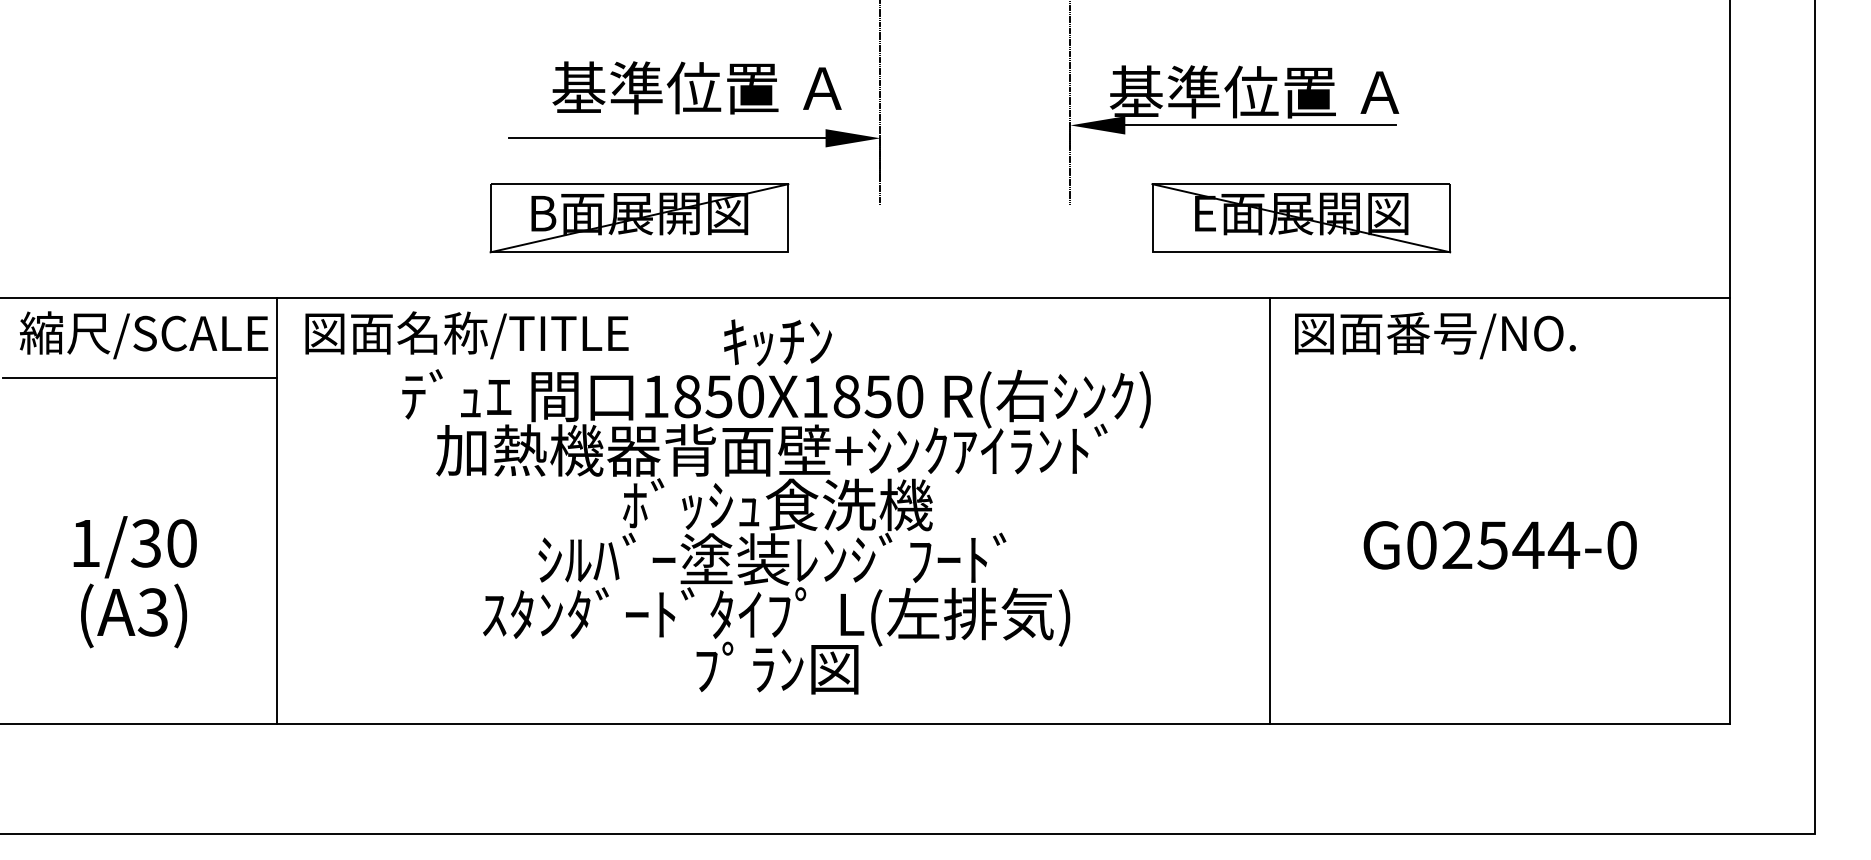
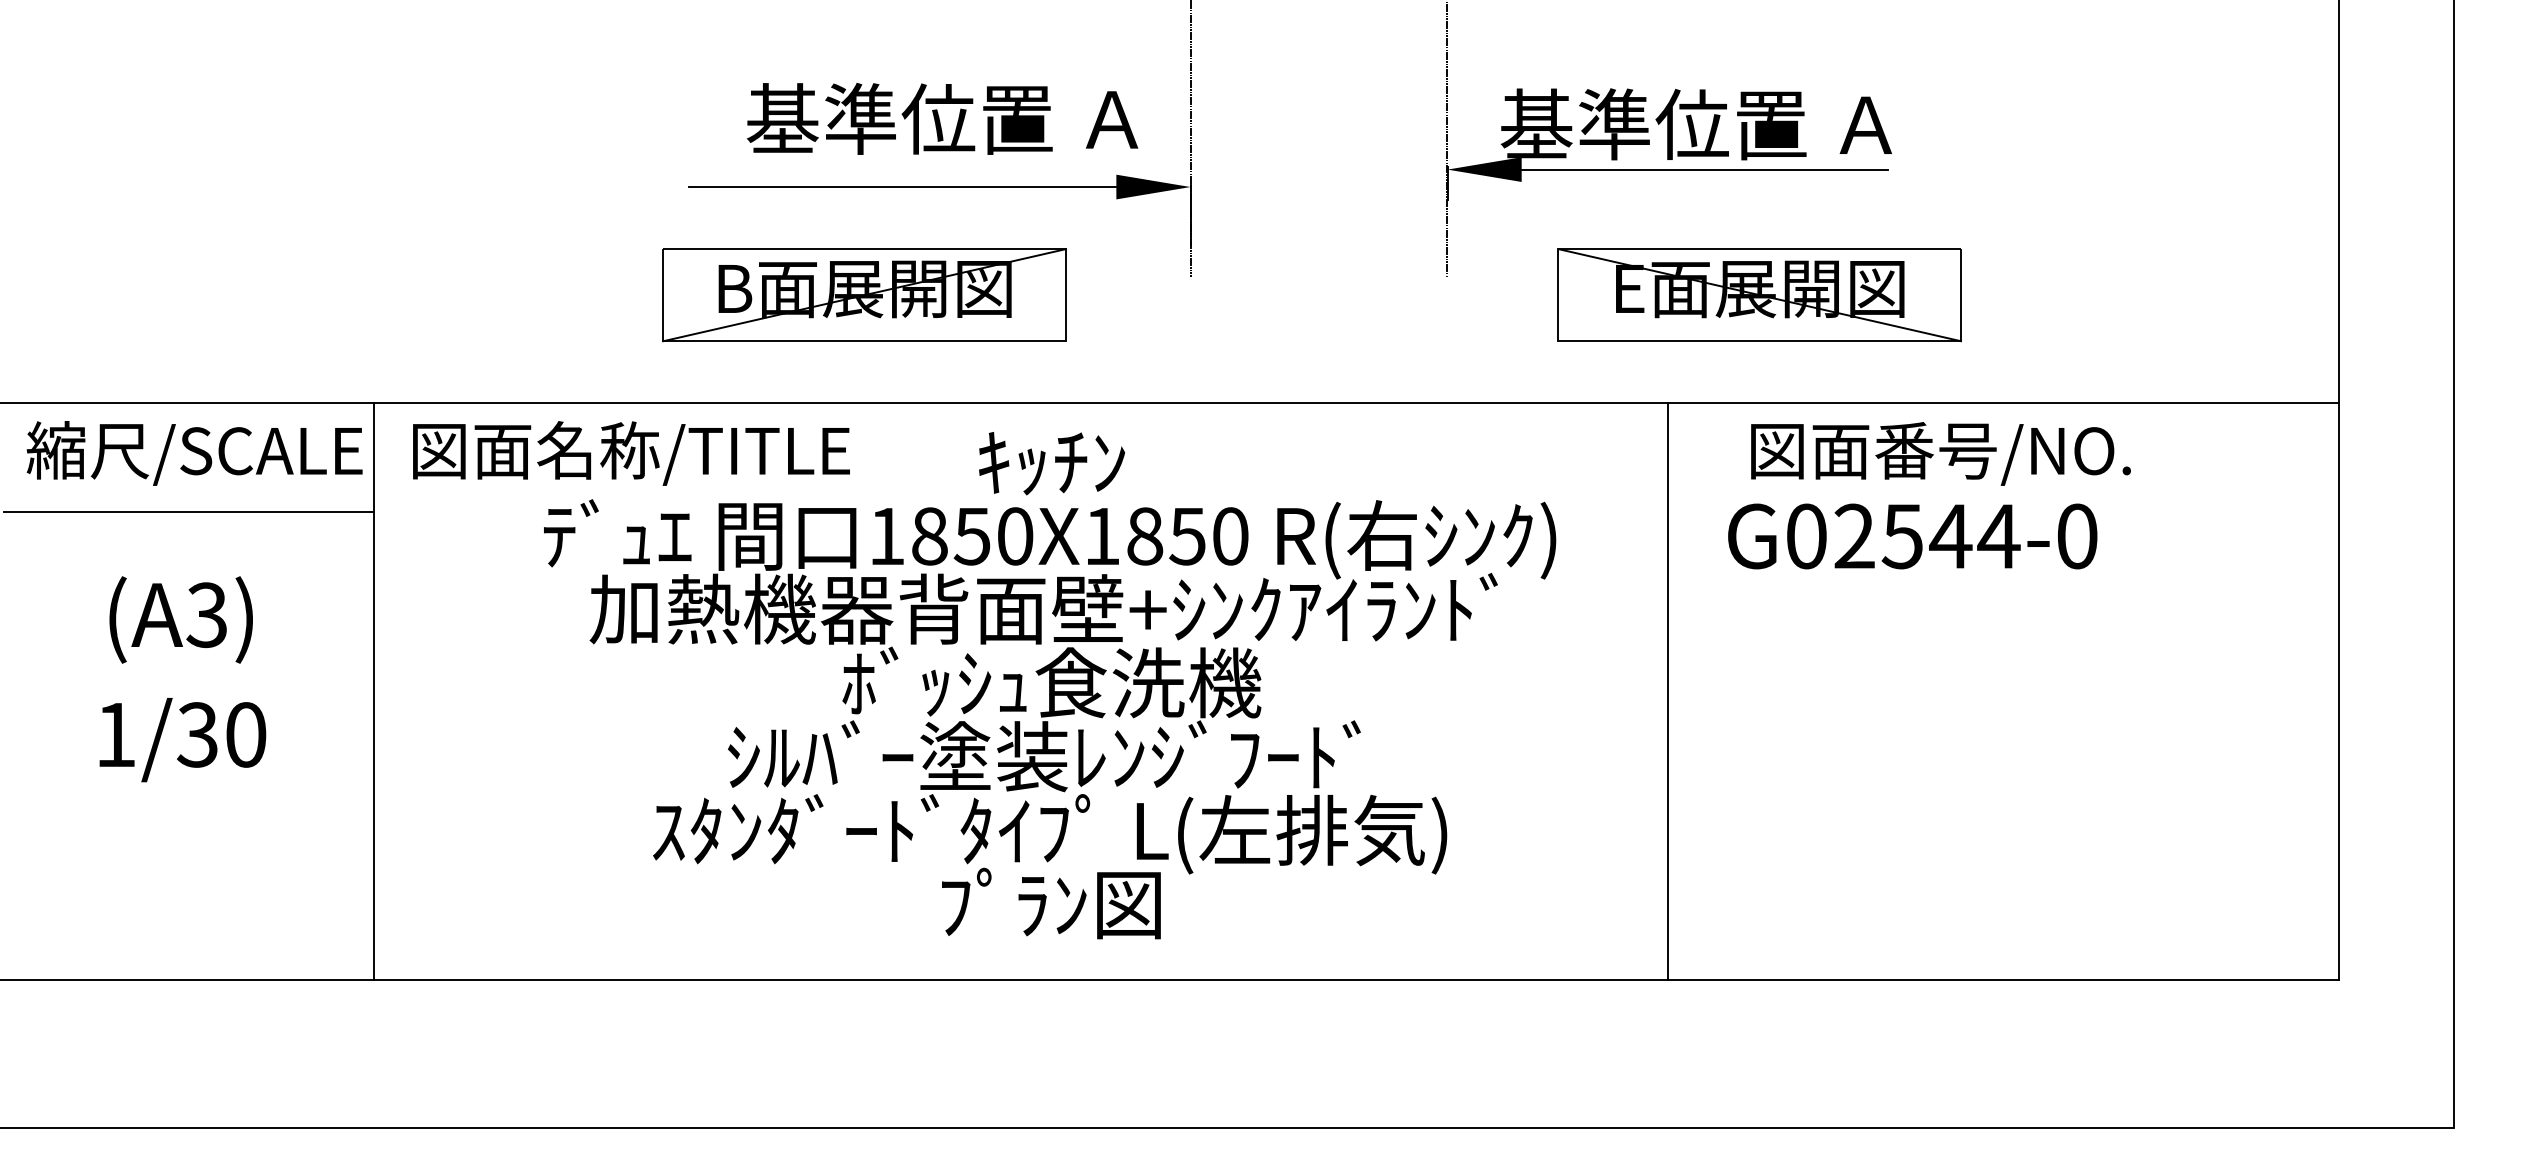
line: (1270, 510) -> (1668, 690), moved
text: (1500, 545) -> (1912, 536), moved
text: (133, 615) -> (180, 619), moved

